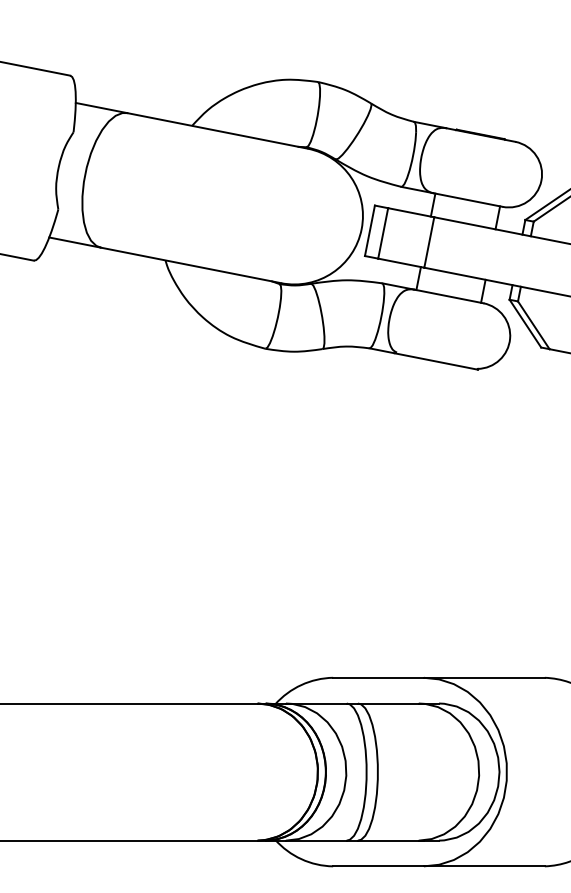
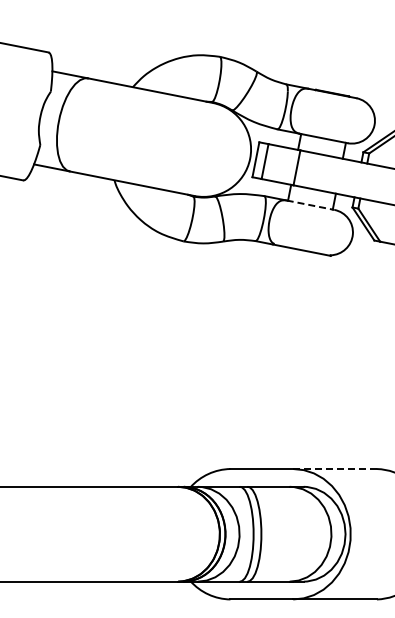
line: (450, 296) -> (311, 205), solid -> dashed
line: (484, 678) -> (335, 469), solid -> dashed

